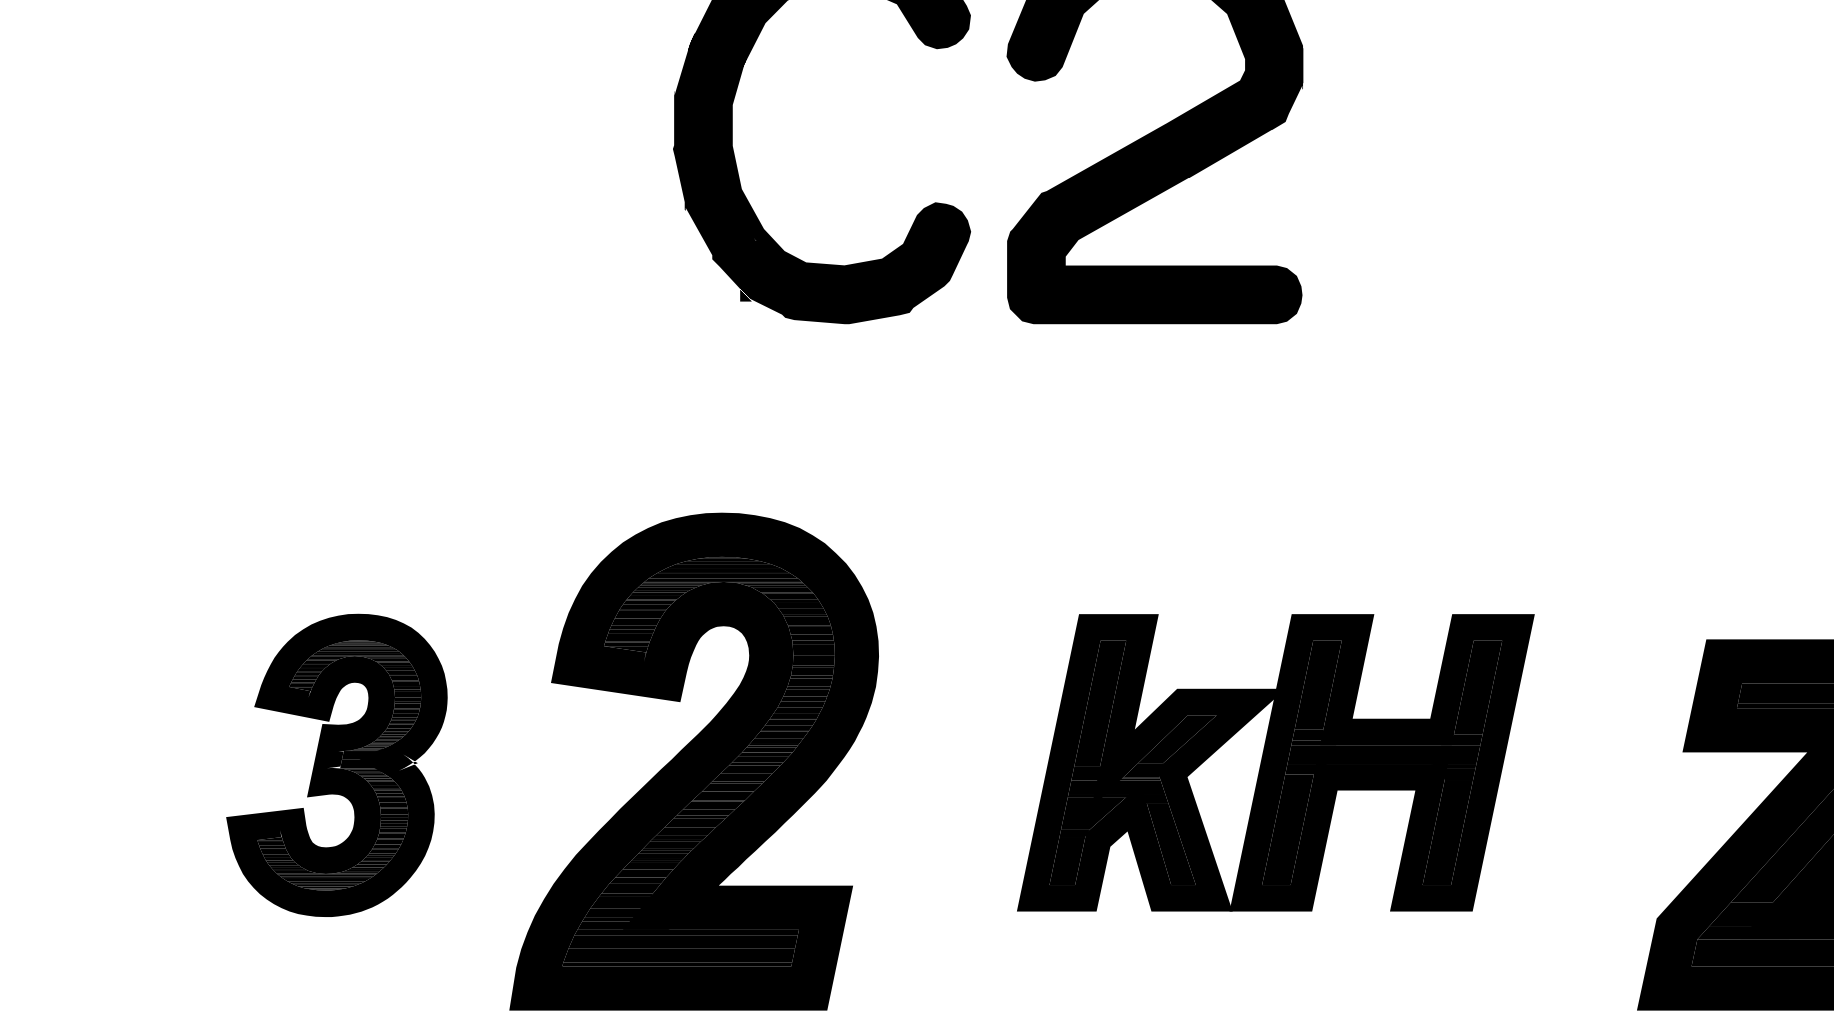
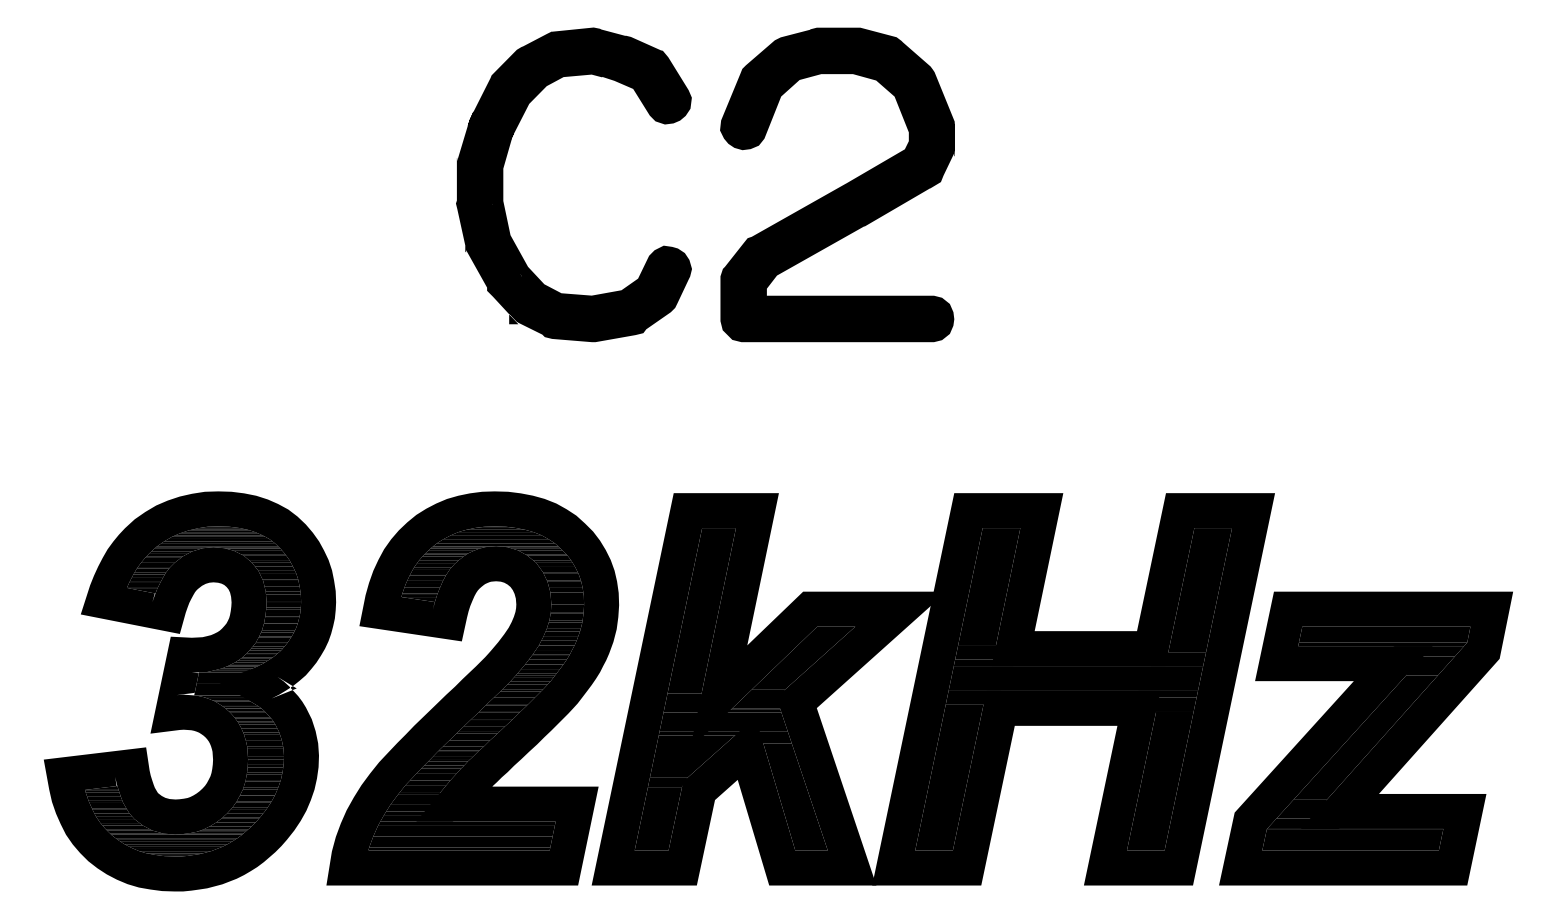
part: (1274, 762) -> (932, 689), size x1.67
part: (336, 765) -> (189, 691), size x1.67

